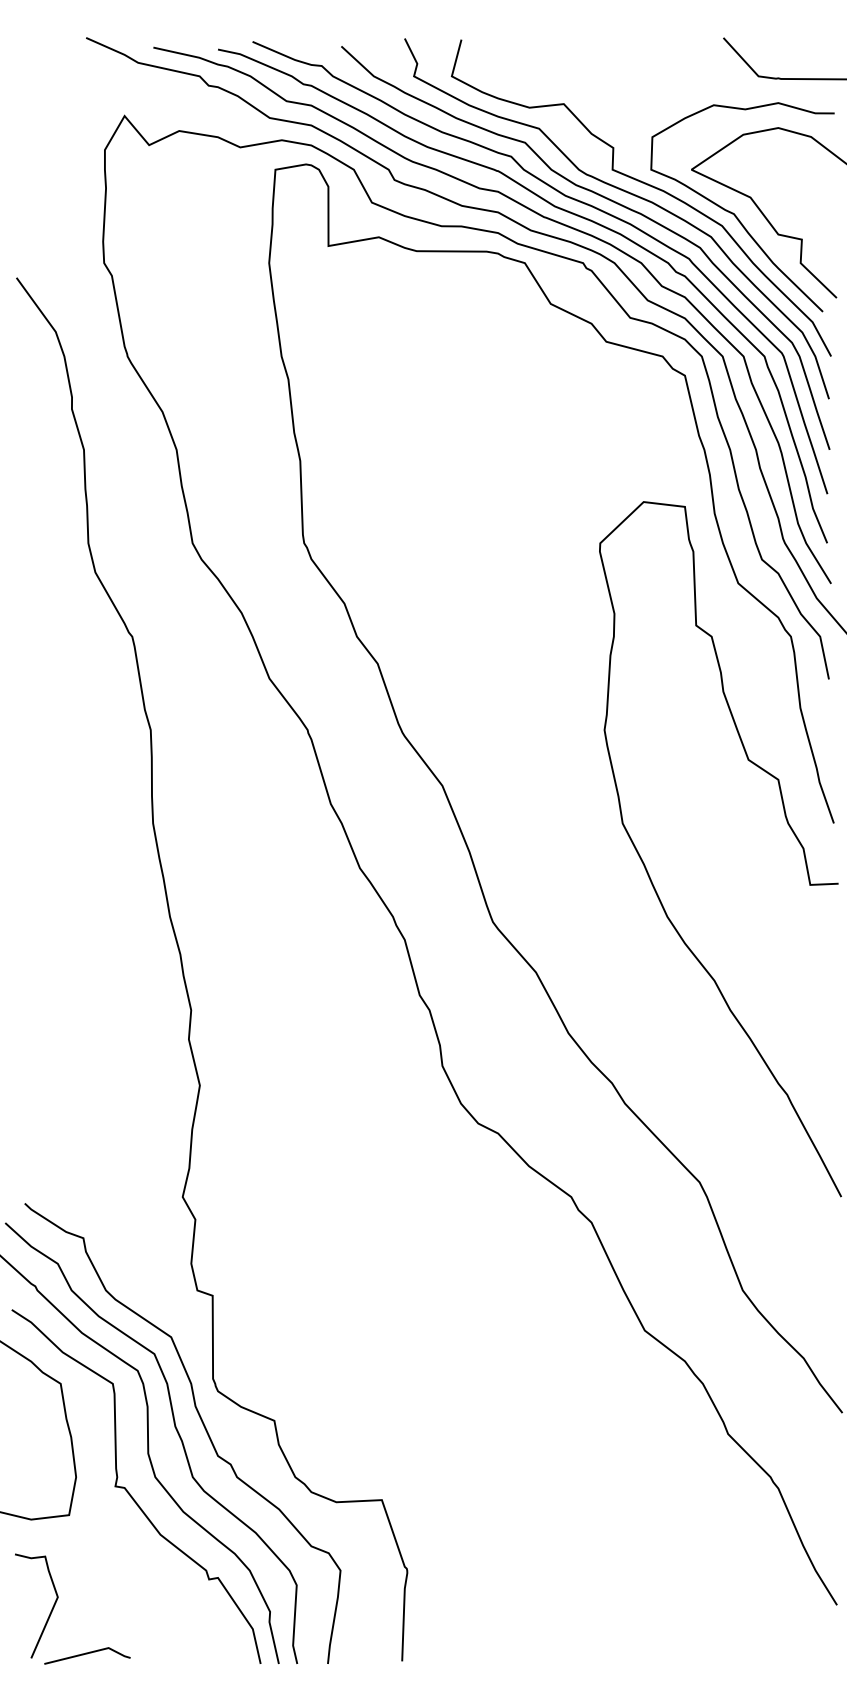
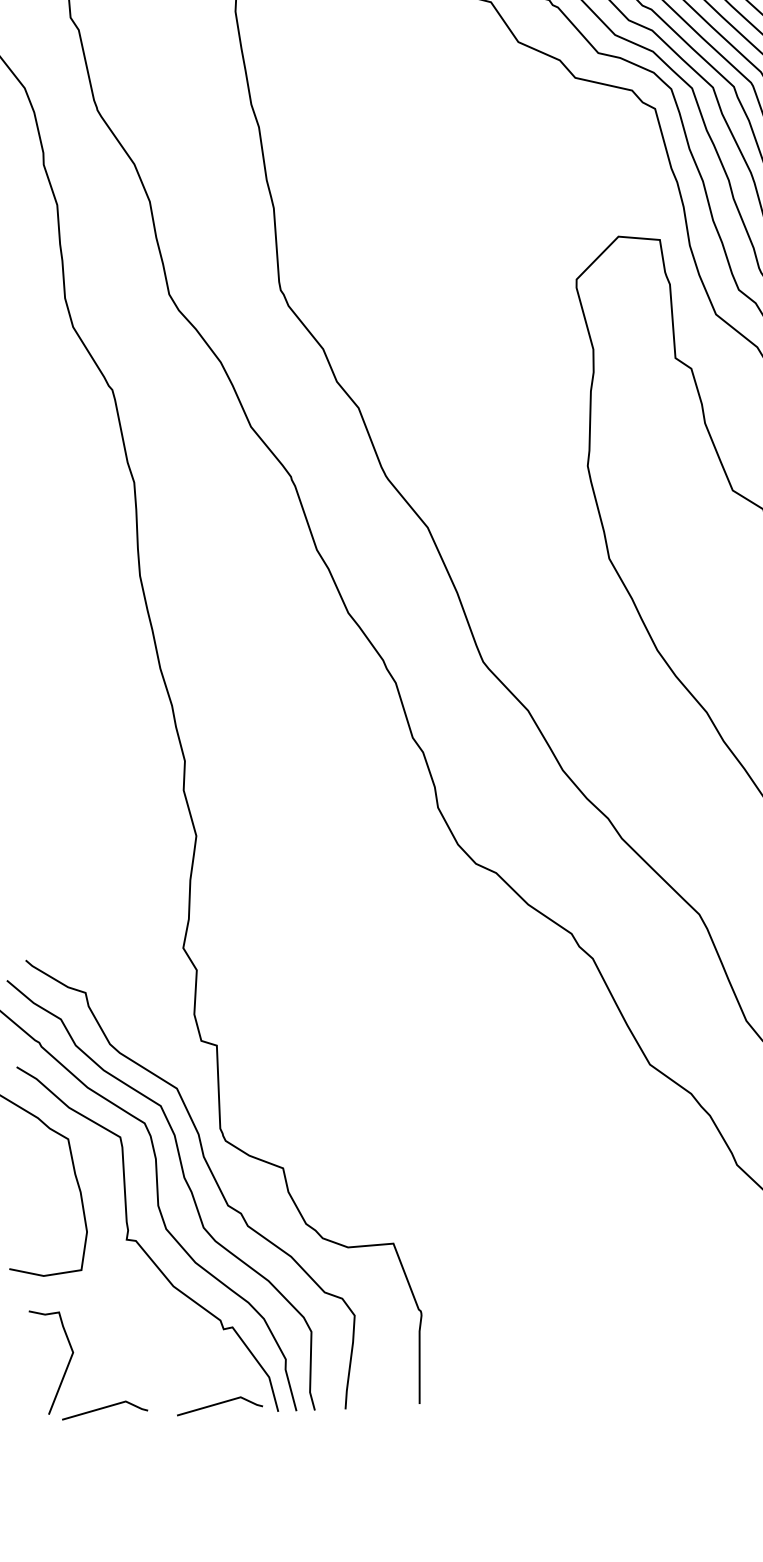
line: (202, 1654) -> (219, 1404), added

